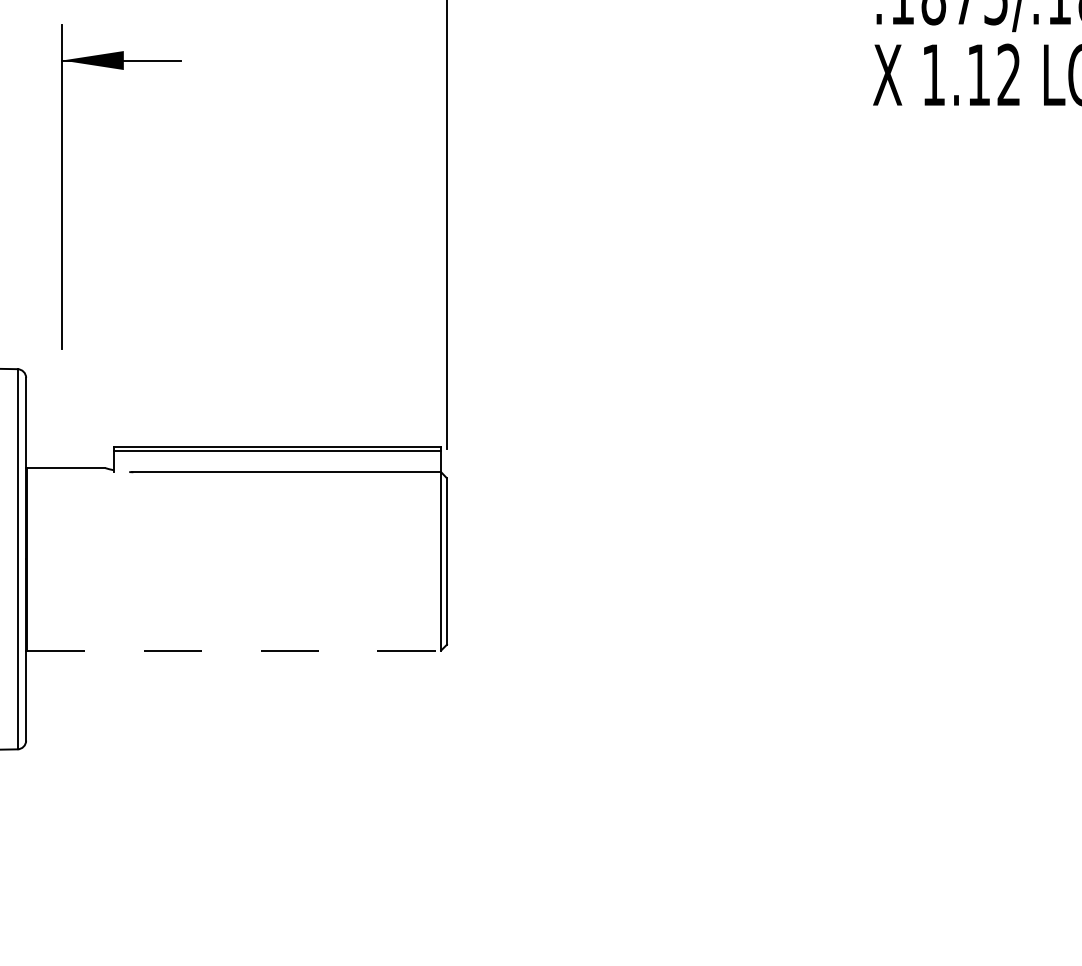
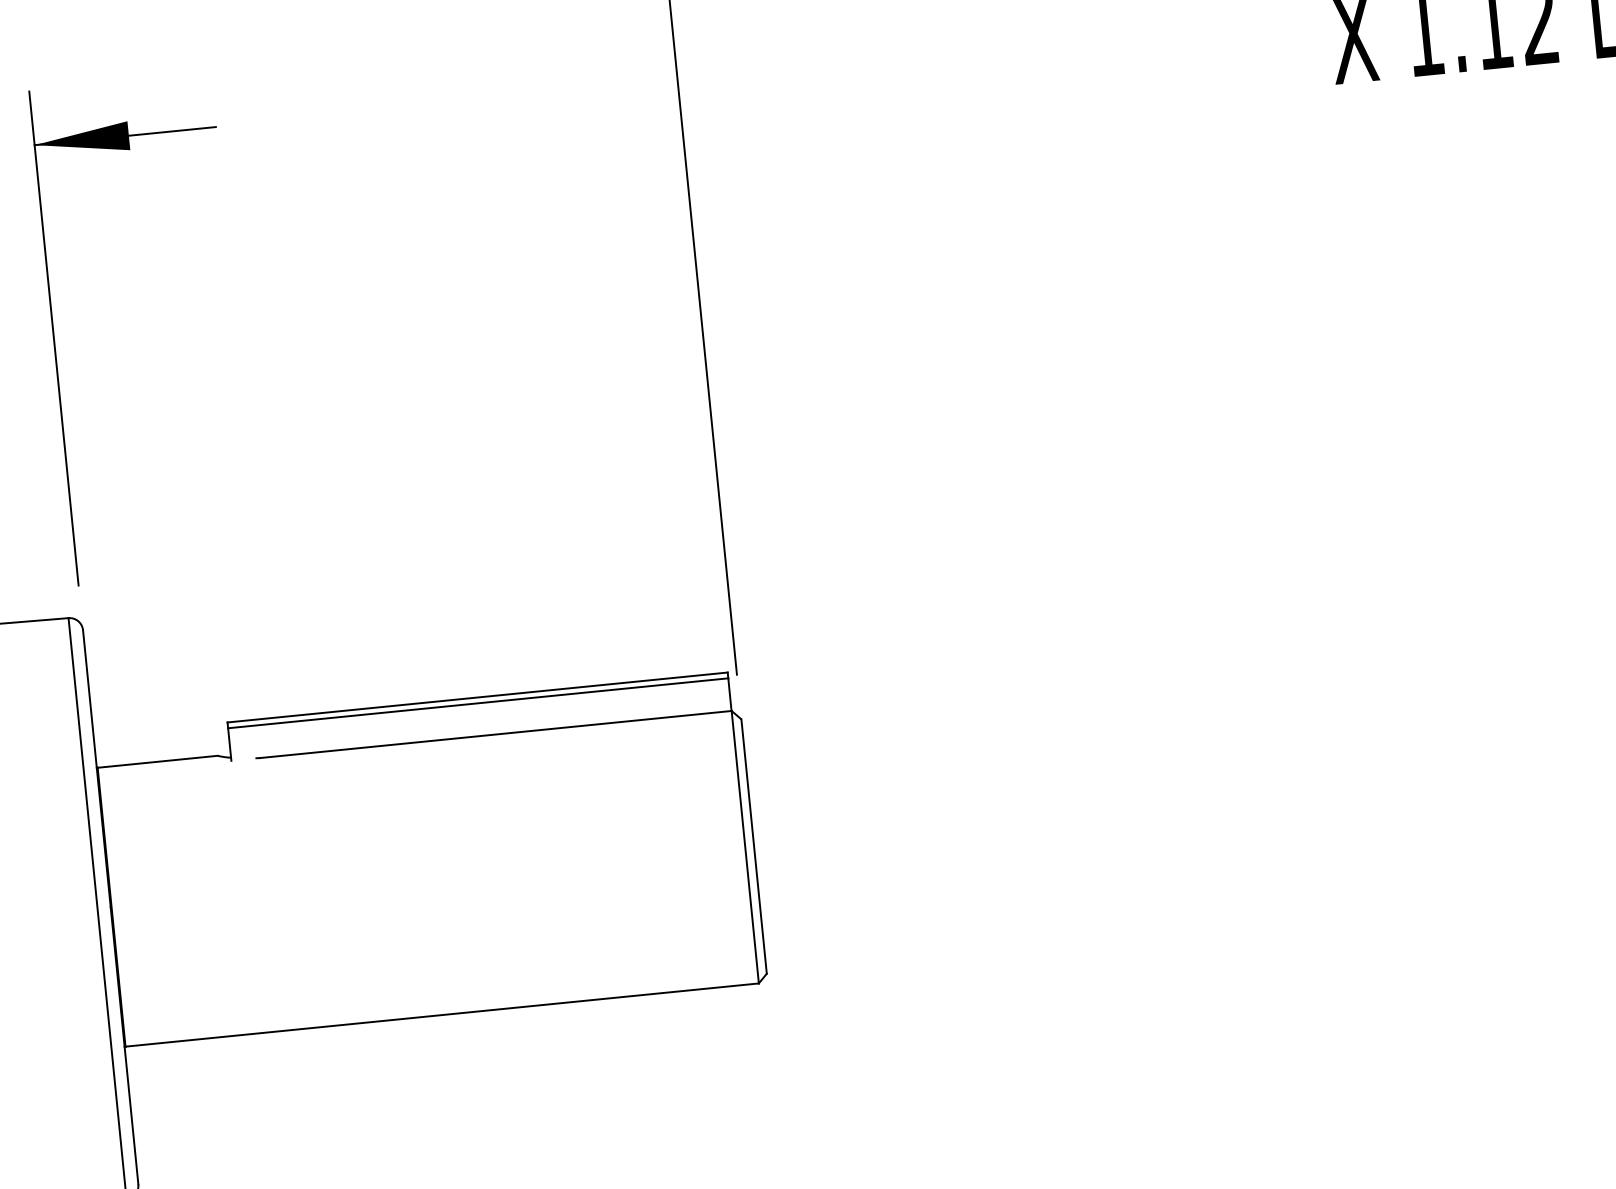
part: (62, 186) -> (54, 337), moved
line: (234, 650) -> (442, 1014), dashed -> solid

